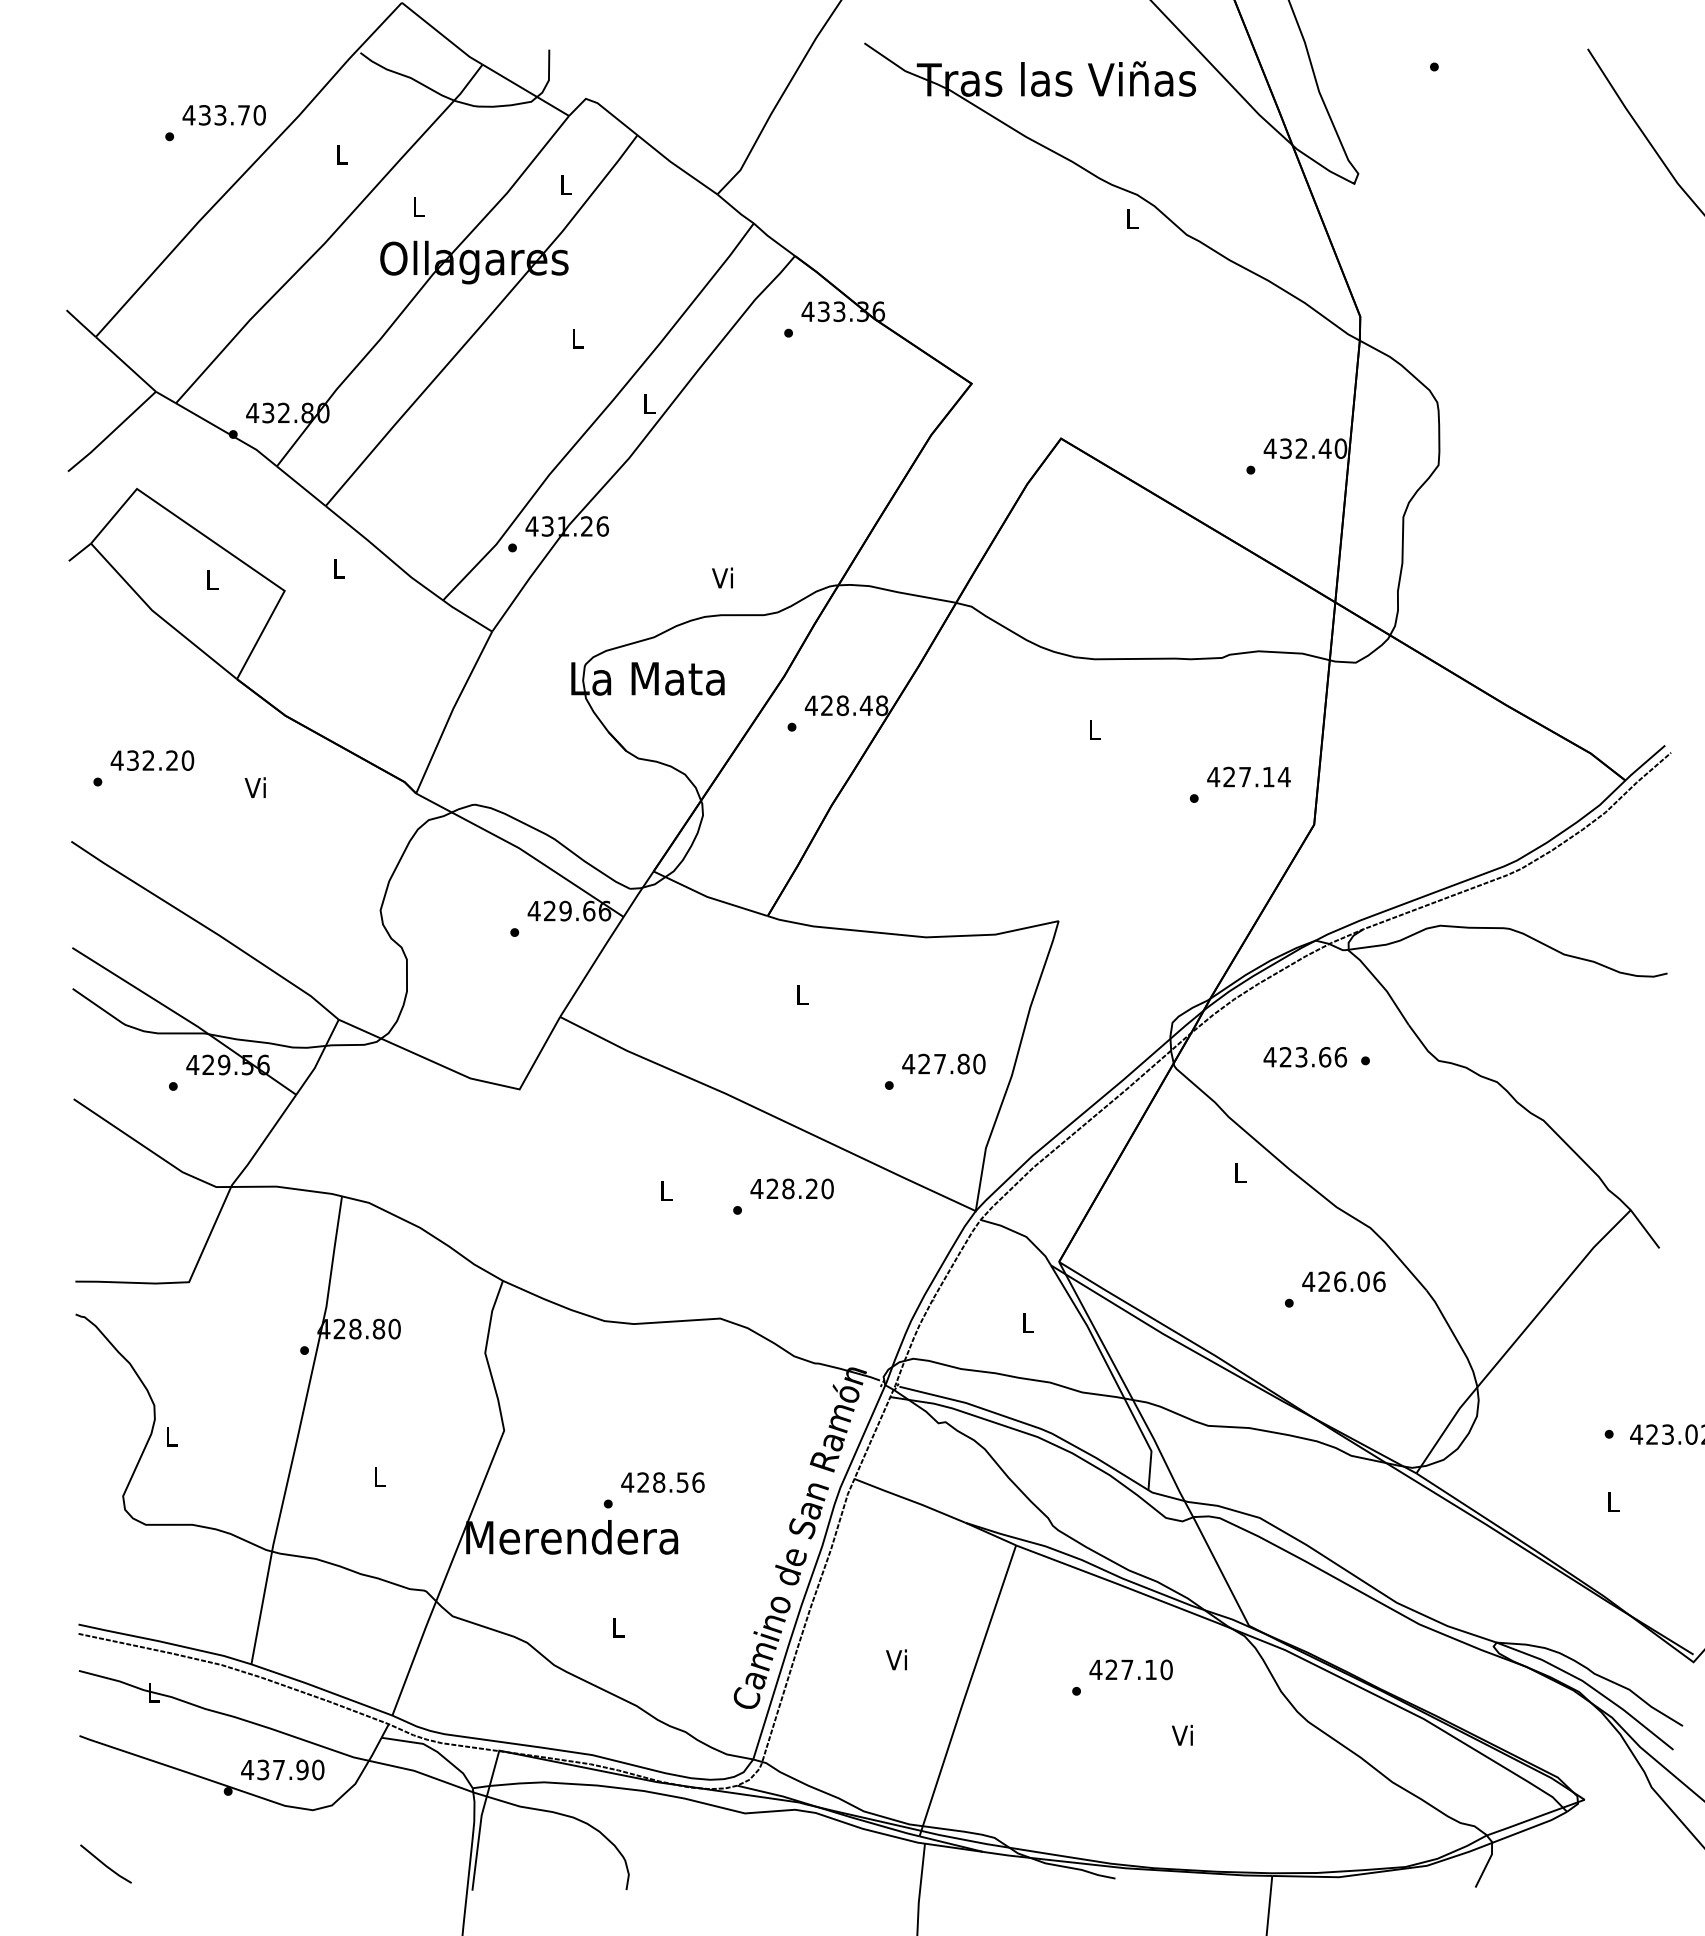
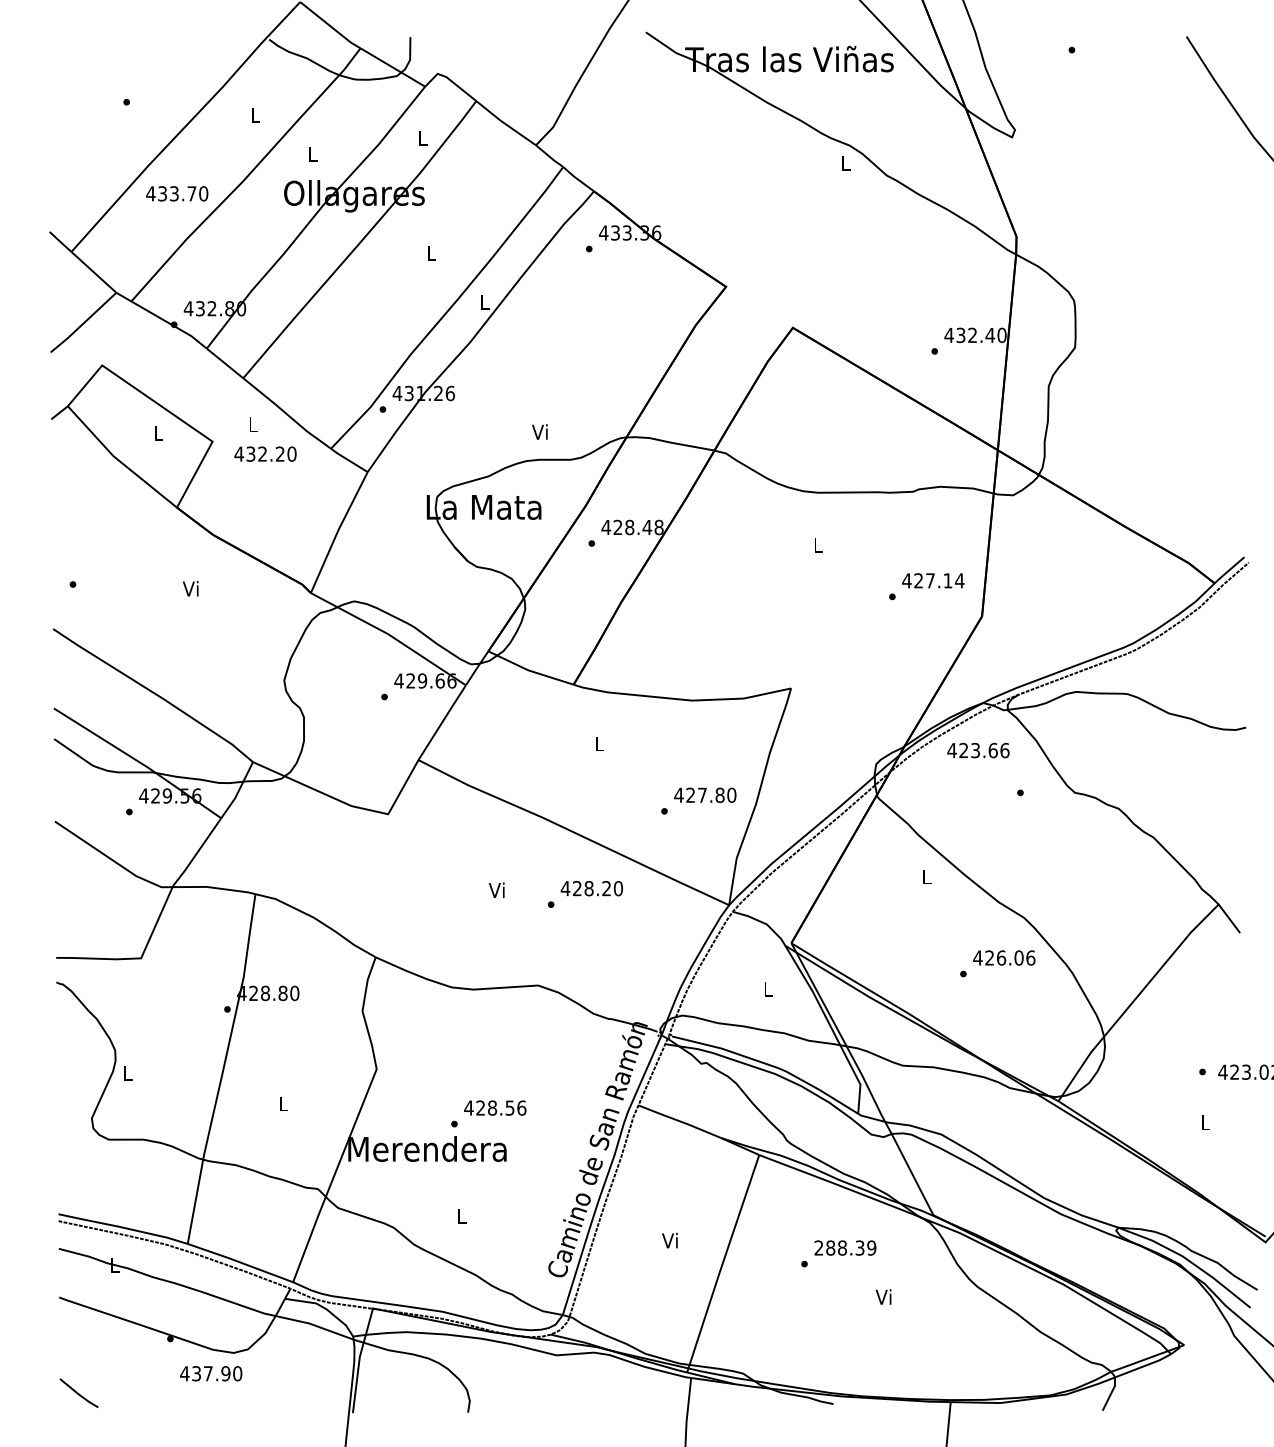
text: (223, 115) -> (176, 193), moved
text: (152, 760) -> (265, 454), moved
text: (1305, 1057) -> (978, 750), moved
text: (664, 1190) -> (496, 889), L -> Vi
text: (1130, 1669) -> (844, 1247), 427.10 -> 288.39
text: (282, 1769) -> (210, 1373), moved

